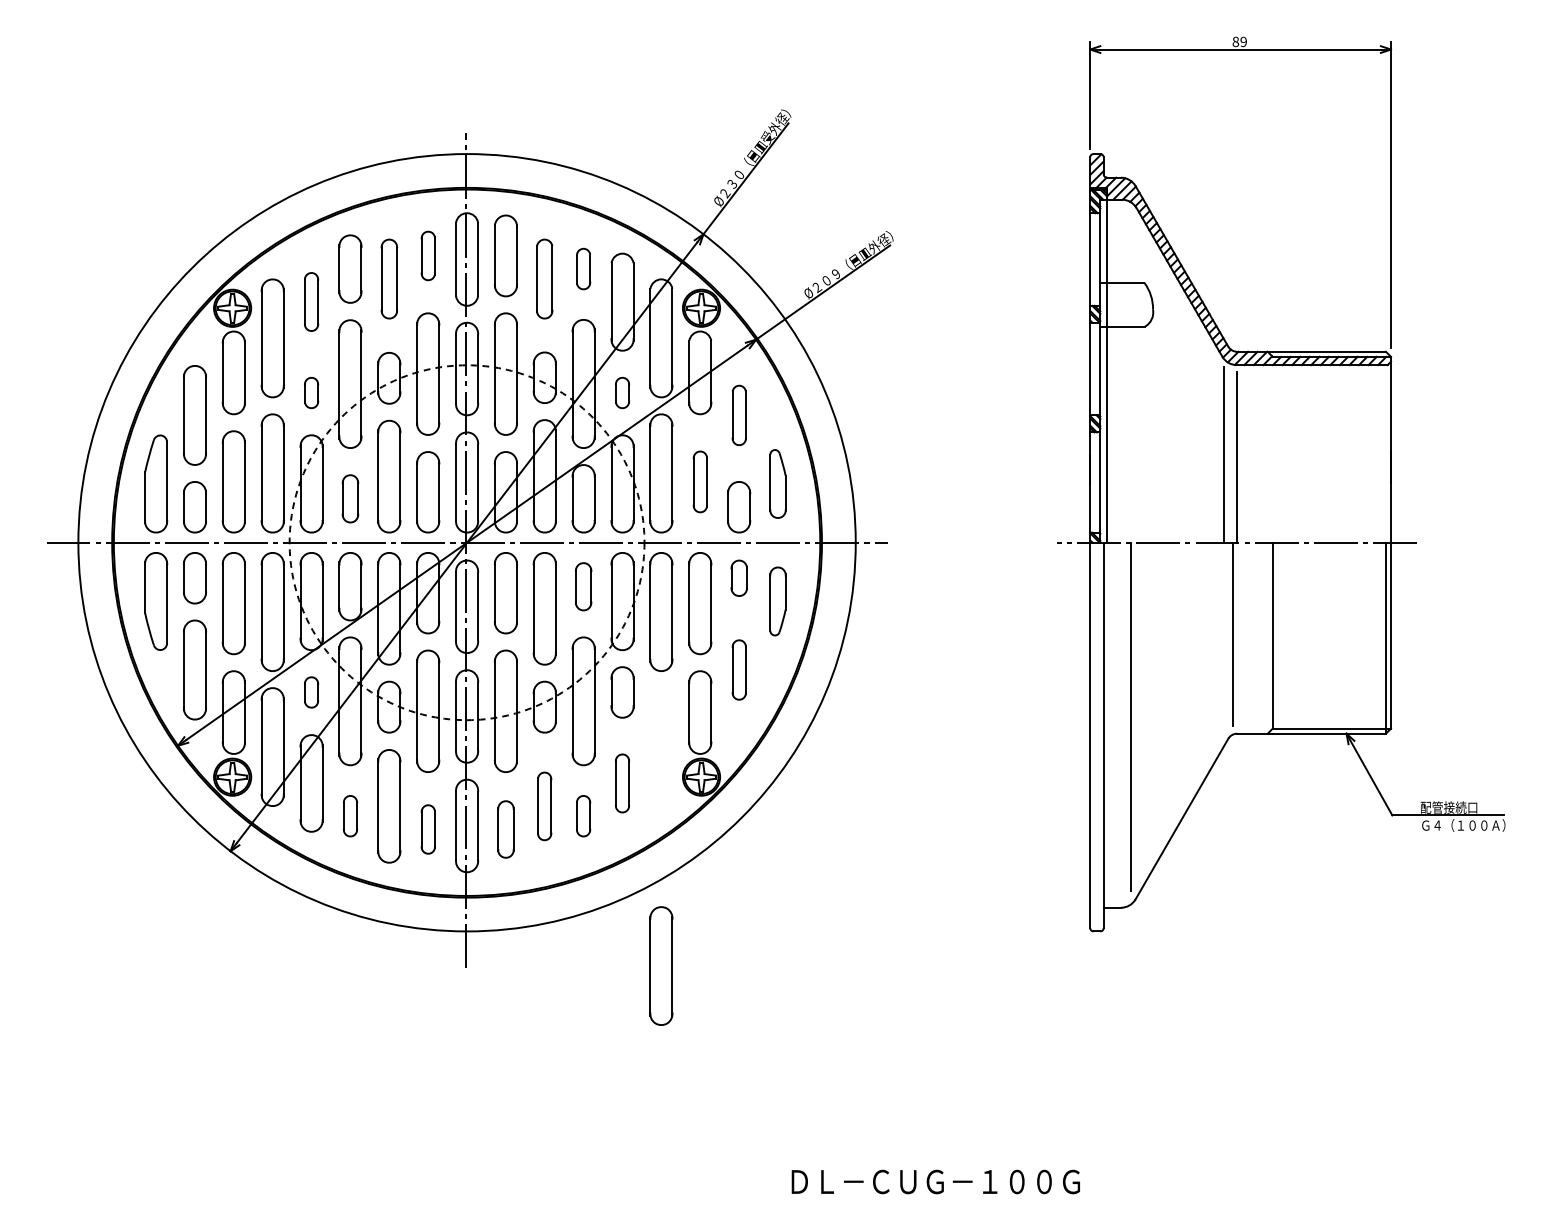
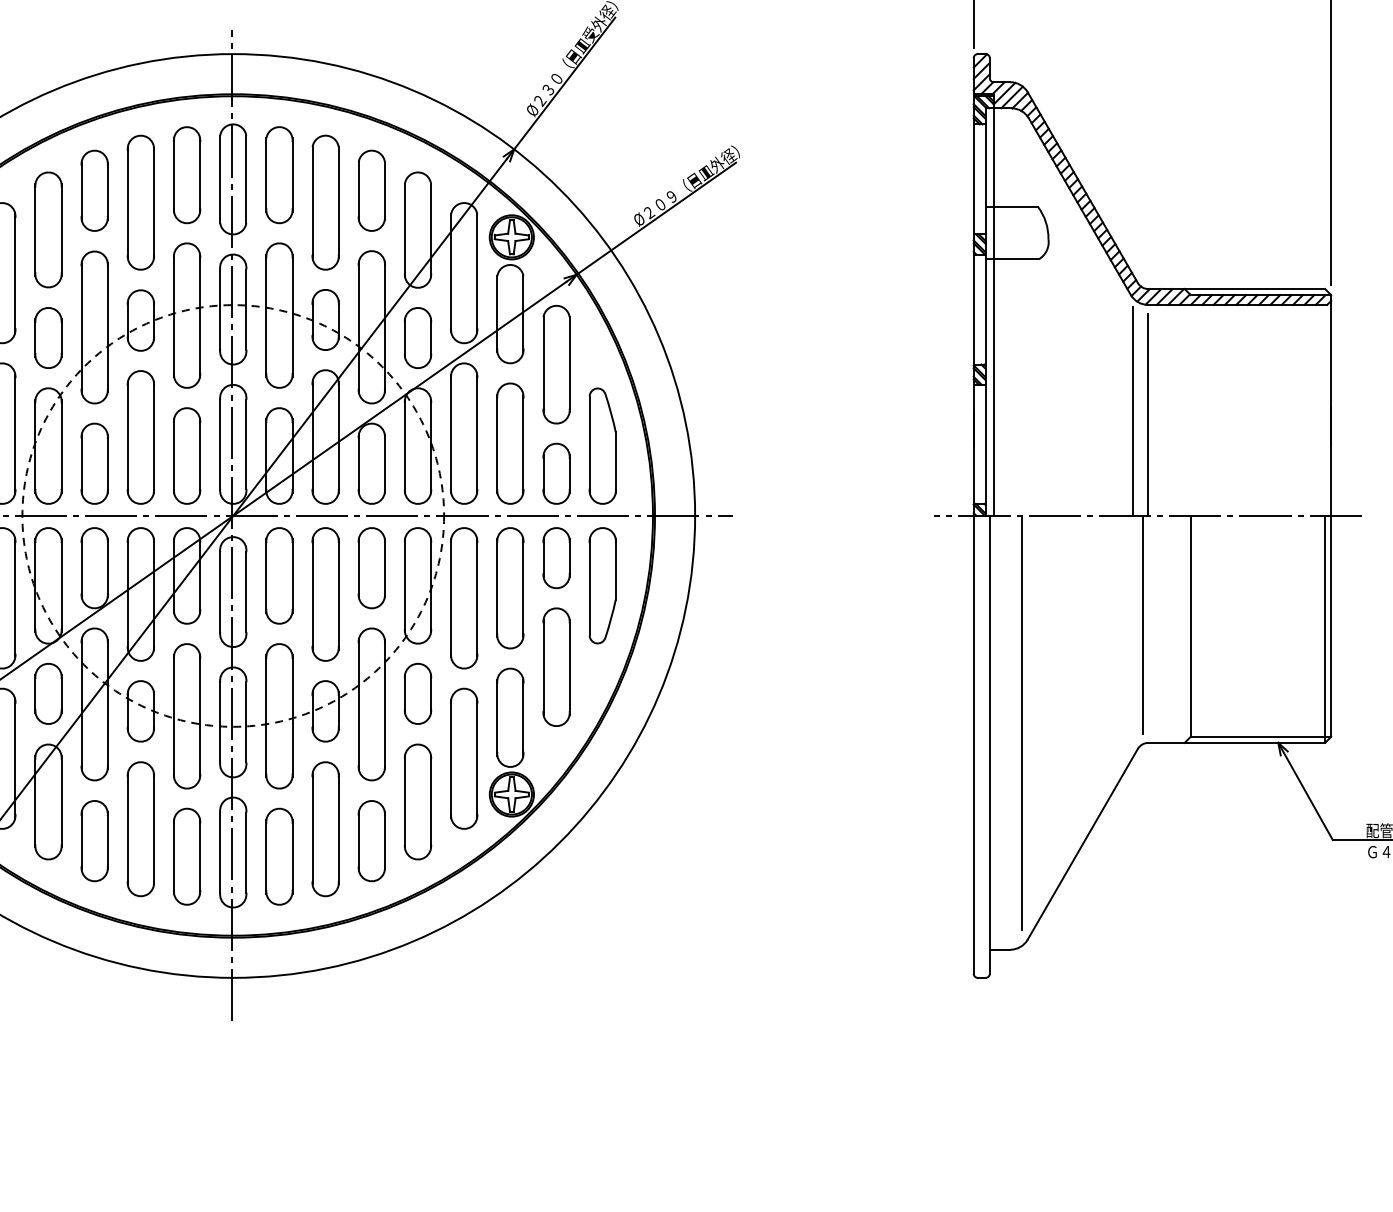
part: (428, 255) -> (187, 174), size x1.67
part: (583, 268) -> (371, 190), size x1.67
part: (389, 278) -> (141, 201), size x1.43
part: (544, 278) -> (325, 201), size x1.43
part: (311, 301) -> (48, 229), size x1.67
part: (311, 392) -> (48, 337), size x1.67
part: (622, 392) -> (417, 337), size x1.67
part: (739, 415) -> (556, 364), size x1.67
part: (700, 481) -> (510, 443), size x1.67
part: (777, 483) -> (602, 445), size x1.43
part: (350, 498) -> (94, 463), size x1.43
part: (739, 578) -> (556, 558), size x1.43
part: (583, 586) -> (371, 567), size x1.43
part: (777, 601) -> (602, 585), size x1.43
part: (739, 669) -> (556, 666), size x1.67
part: (311, 692) -> (48, 693), size x1.67
part: (622, 783) -> (417, 802), size x1.67
part: (544, 806) -> (325, 829), size x1.67
part: (350, 815) -> (94, 840), size x1.67
part: (583, 815) -> (371, 840), size x1.67
part: (428, 829) -> (187, 856), size x1.67
part: (505, 829) -> (278, 856), size x1.43
part: (661, 965) -> (464, 758), moved

